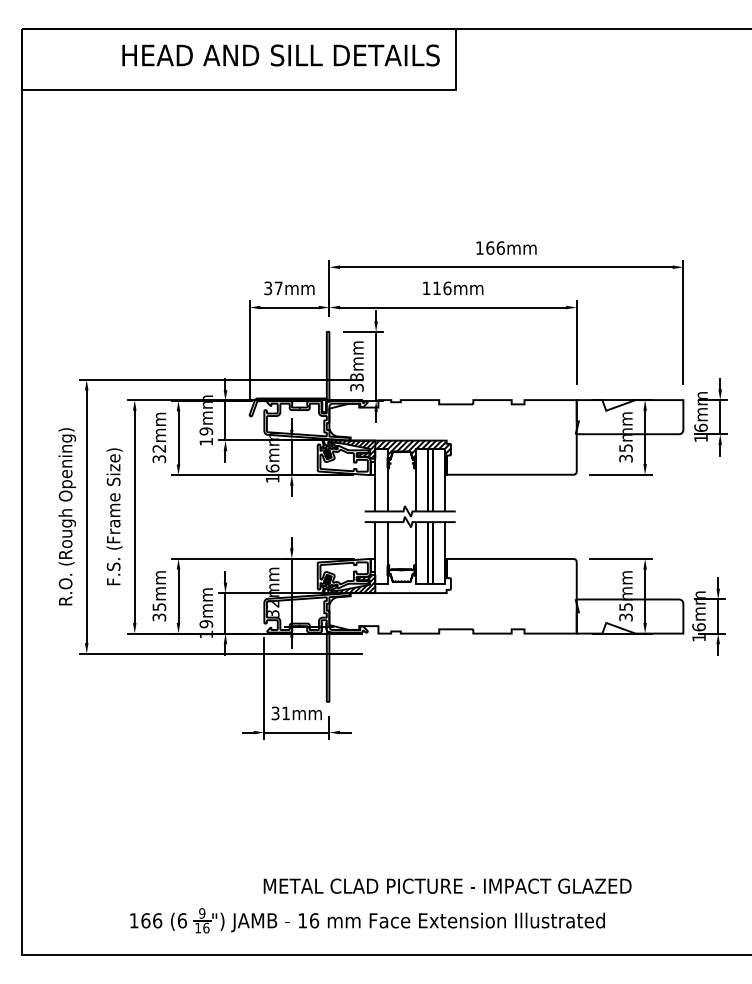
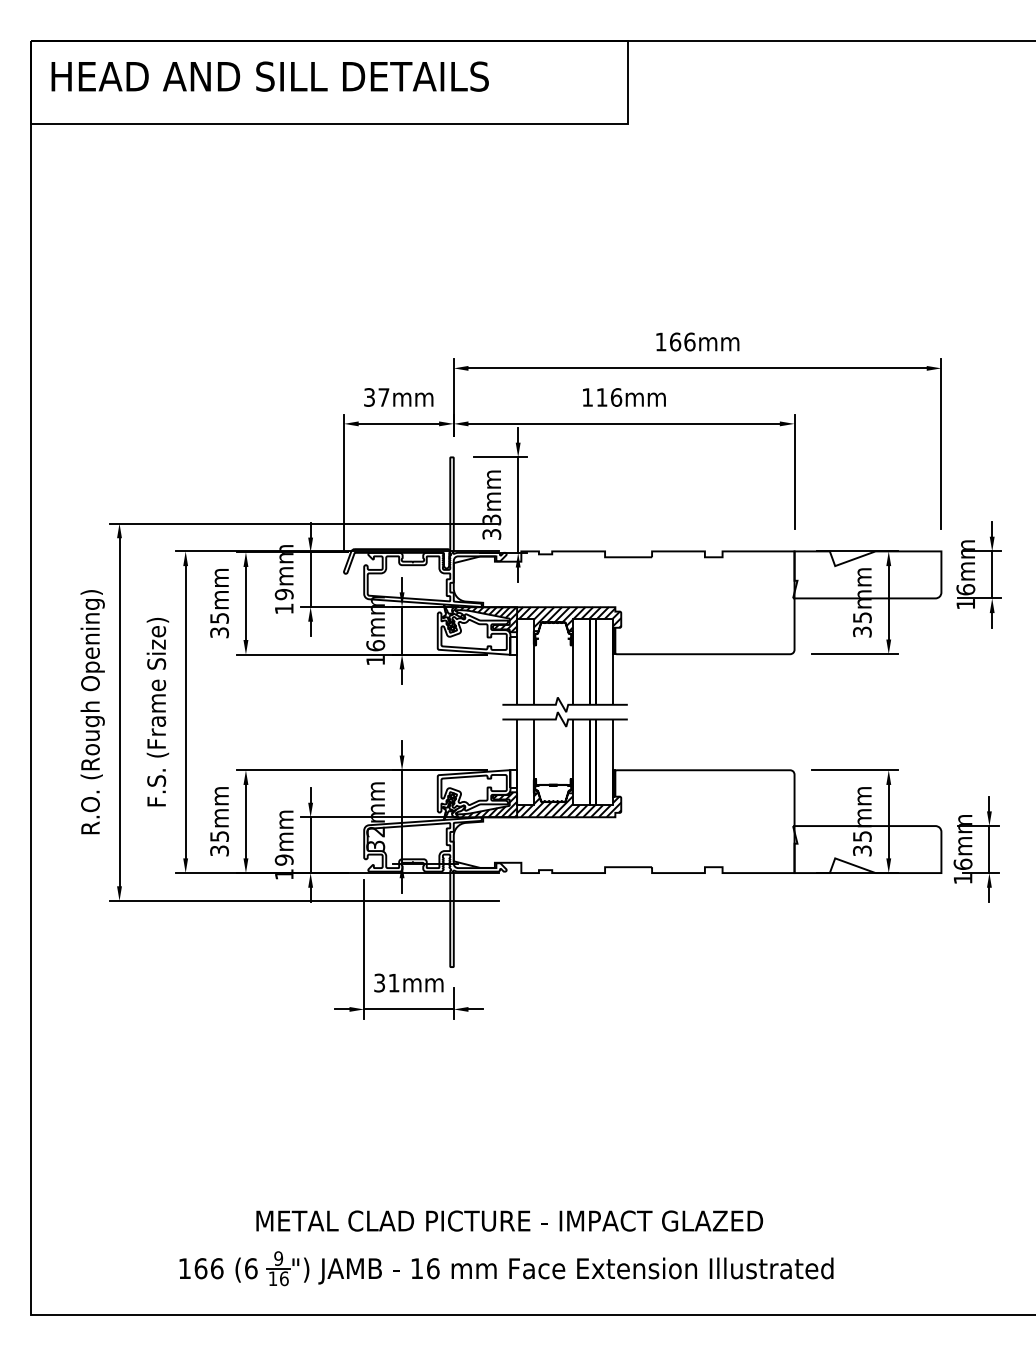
text: (280, 55) -> (269, 76), moved
text: (159, 448) -> (219, 618), 32mm -> 35mm
hatch: (413, 584) -> (569, 805), added
text: (447, 885) -> (509, 1220), moved

